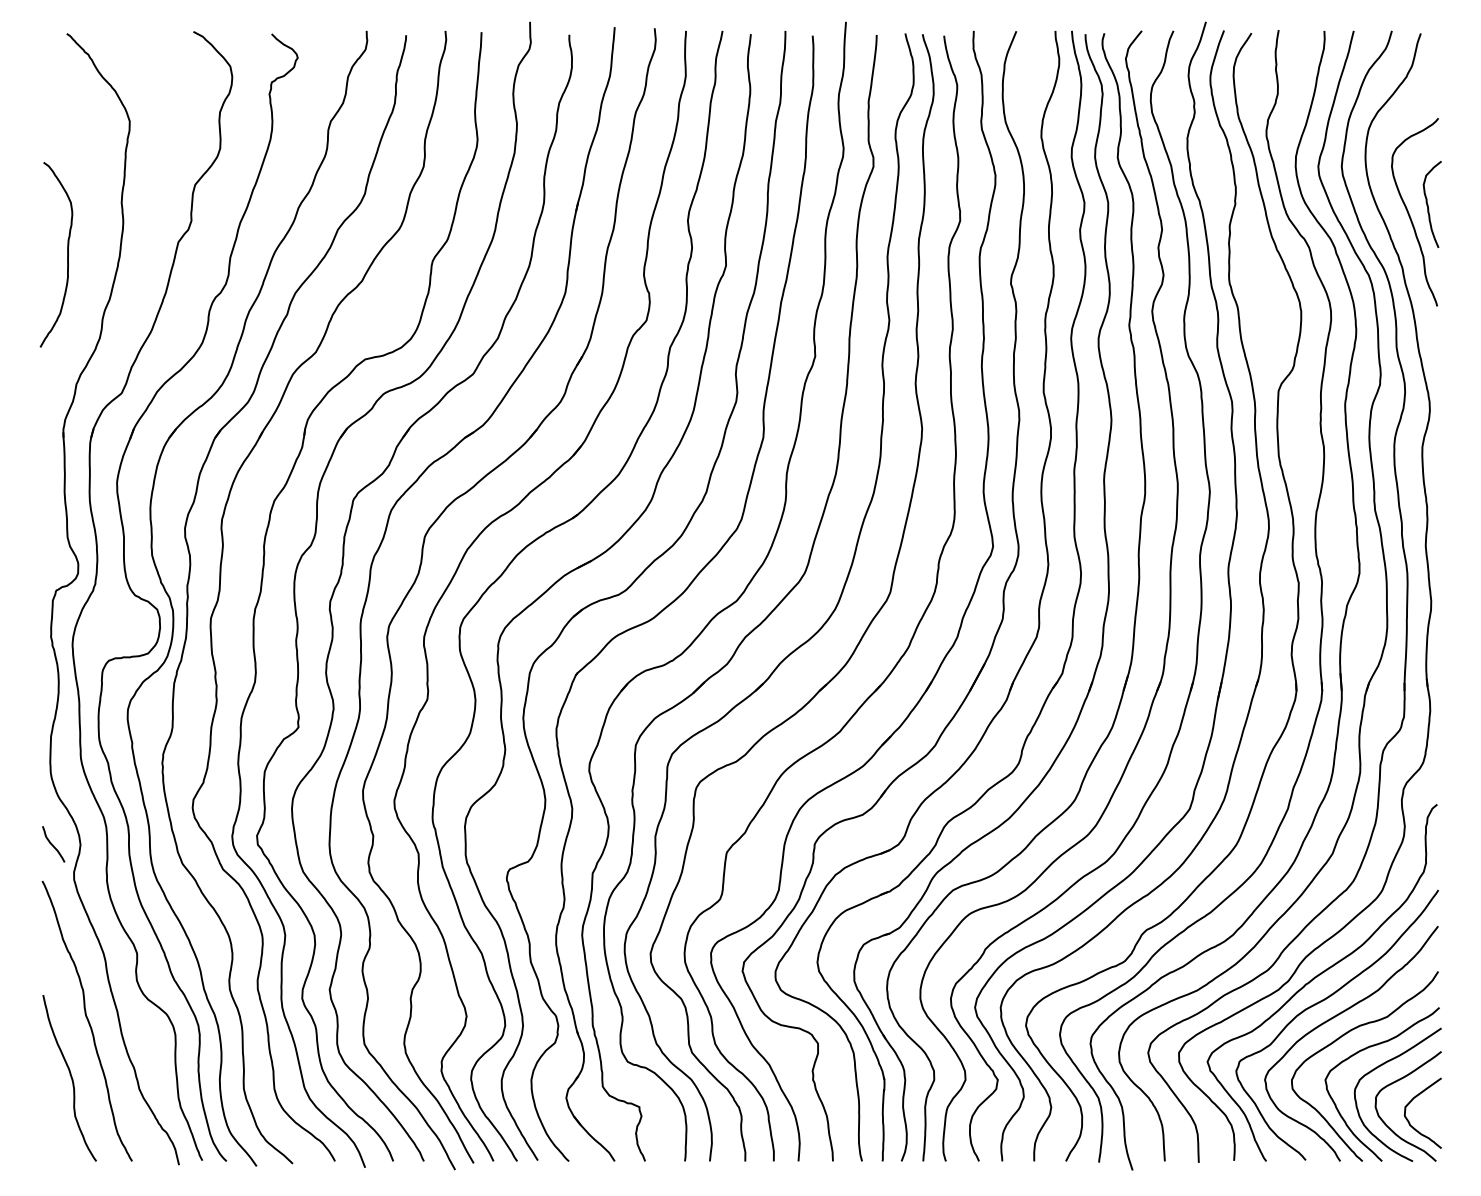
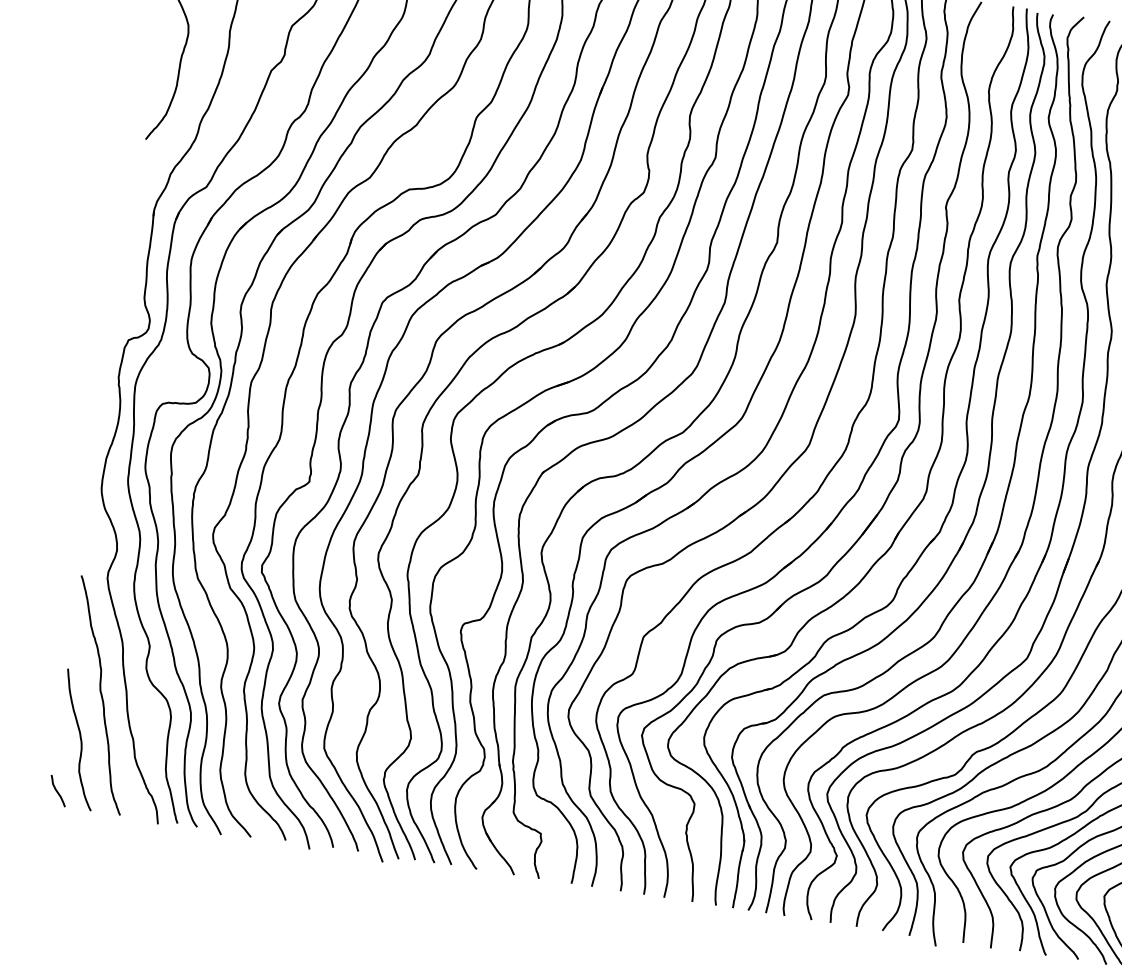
curve: (53, 844) -> (58, 791), moved

